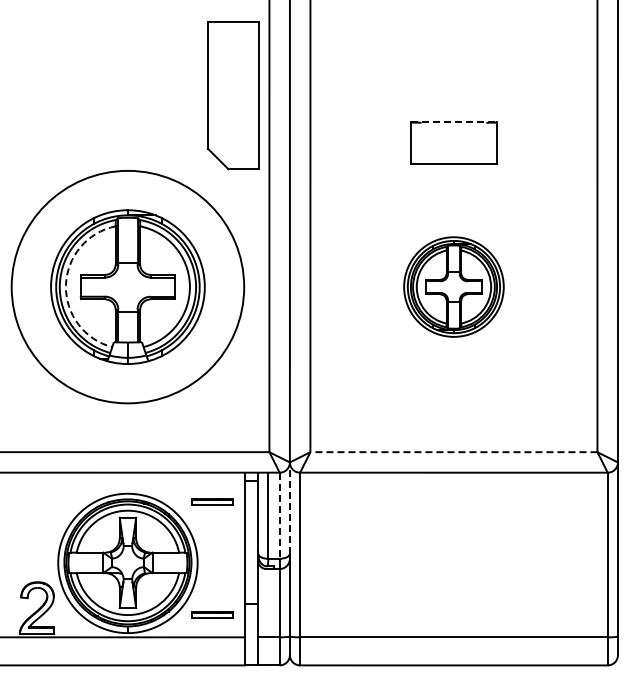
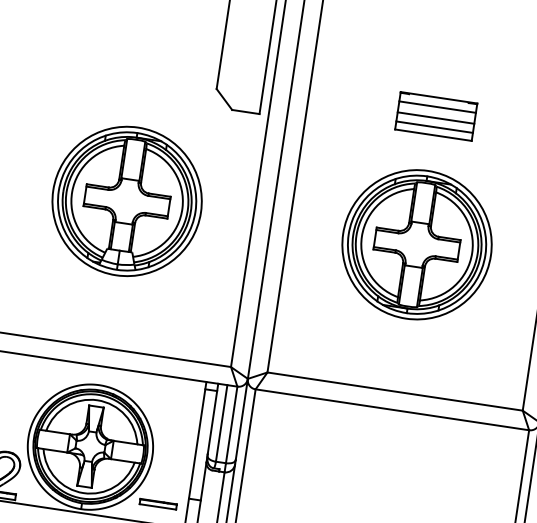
line: (454, 121) -> (439, 97), dashed -> solid
line: (453, 132) -> (437, 107), added
line: (453, 144) -> (435, 117), added
line: (453, 154) -> (434, 126), added
arc: (65, 285) -> (71, 191), dashed -> solid
part: (453, 286) -> (416, 244), size x1.67
circle: (127, 287) -> (126, 201), size x0.71
line: (453, 452) -> (394, 391), dashed -> solid
part: (212, 501) -> (173, 403), removed
line: (289, 508) -> (241, 419), dashed -> solid
line: (279, 516) -> (231, 425), dashed -> solid

